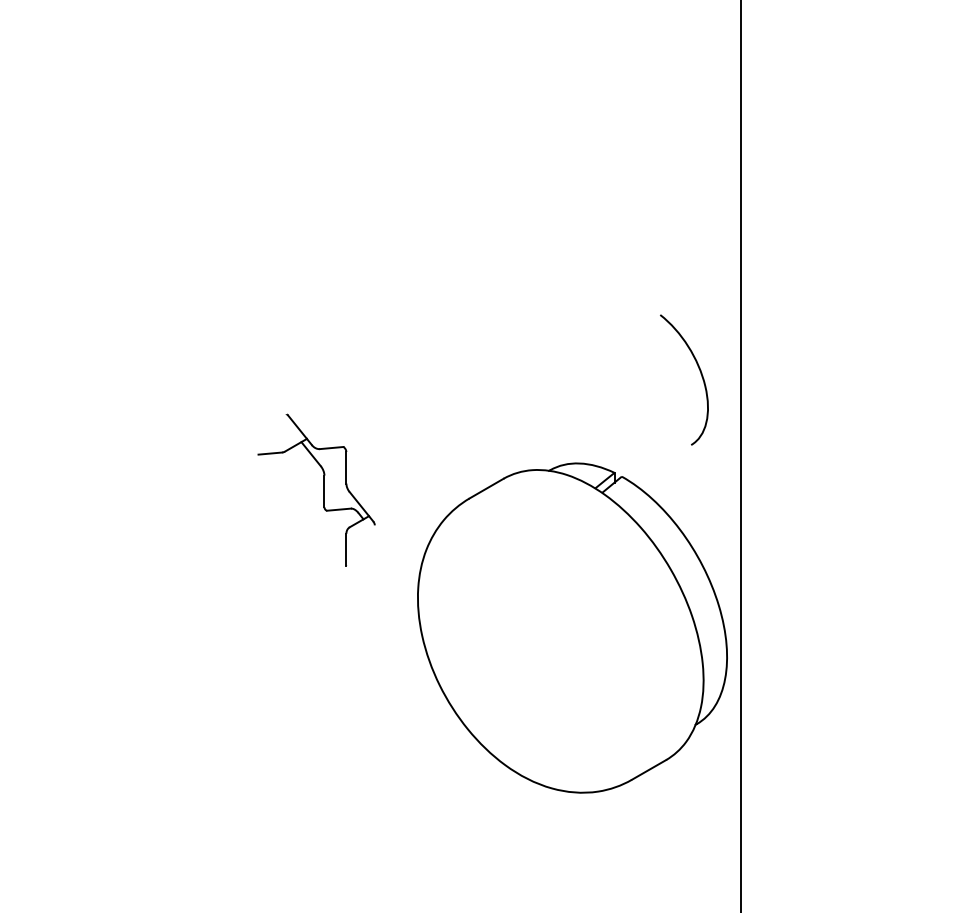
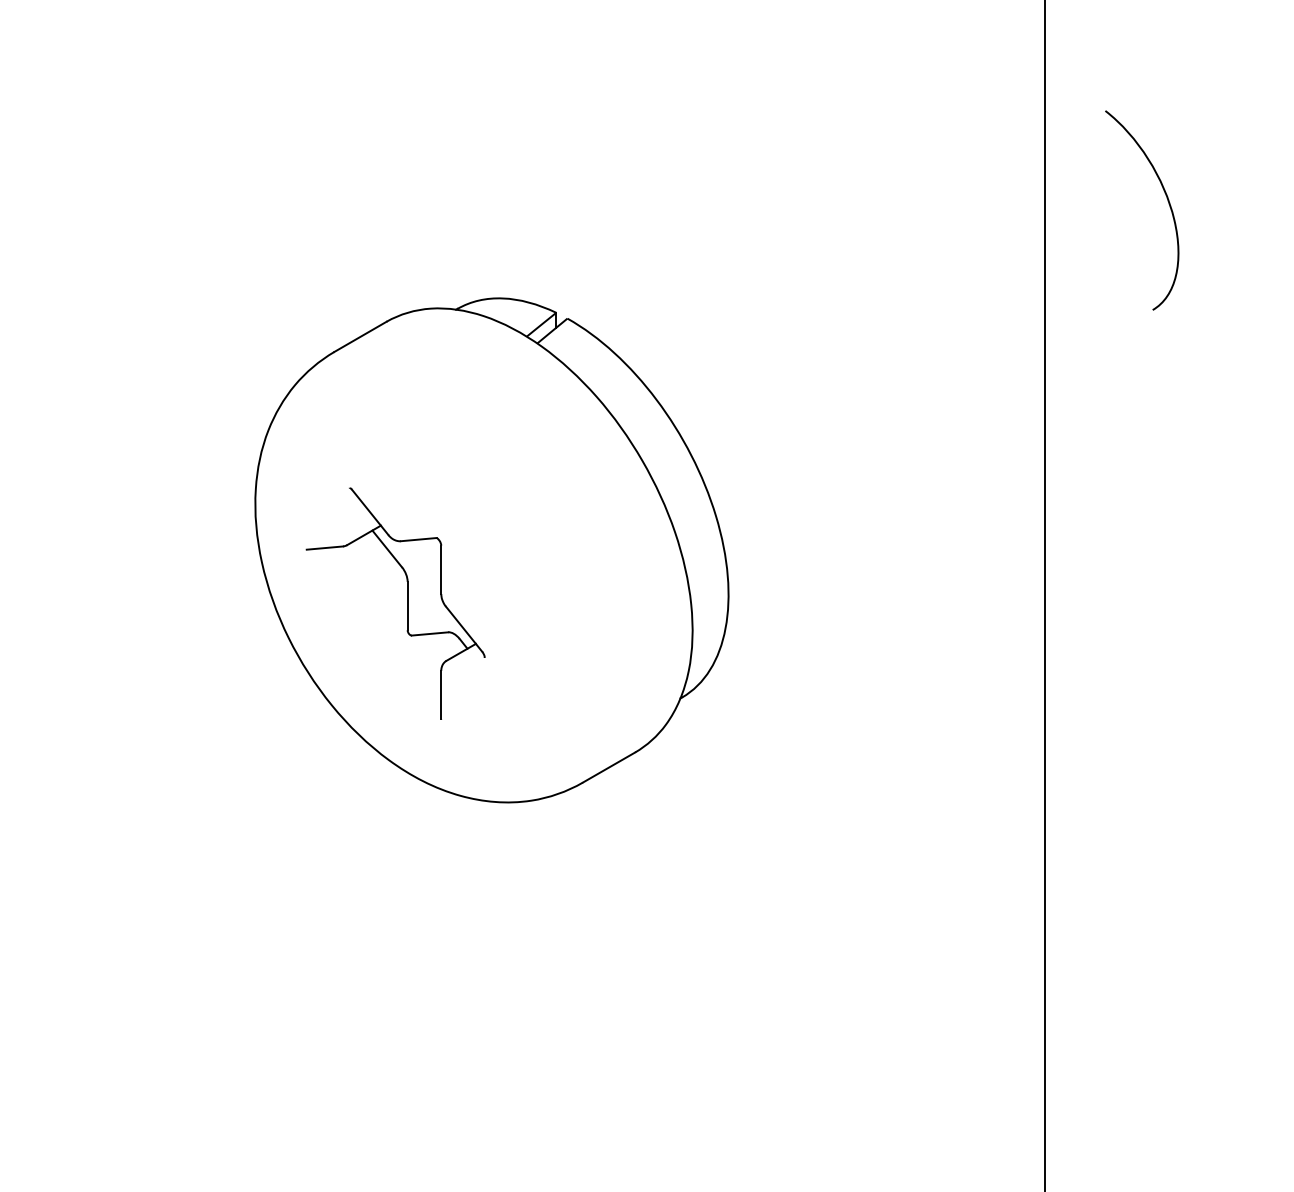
curve: (700, 374) -> (1166, 202), moved
part: (572, 627) -> (491, 549), moved

